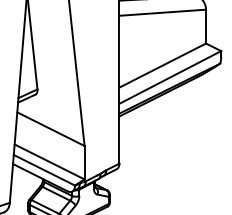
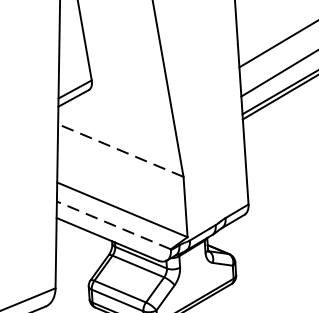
line: (50, 129) -> (120, 151), solid -> dashed
line: (43, 170) -> (112, 225), solid -> dashed

